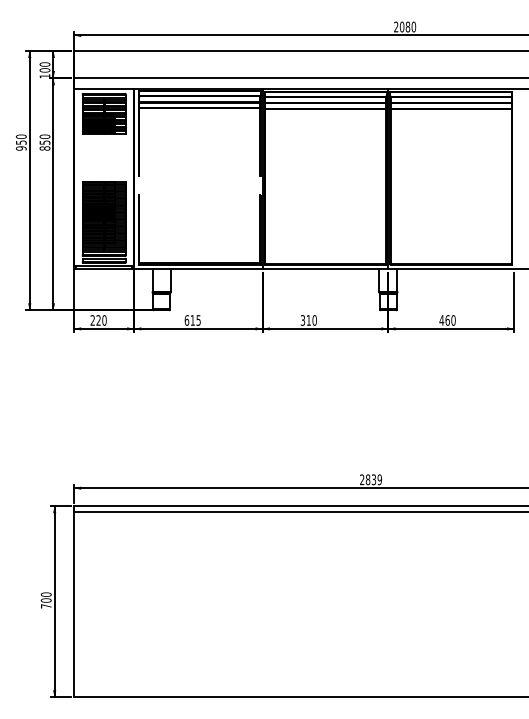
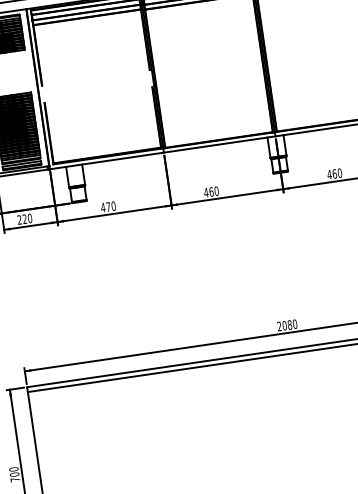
text: (192, 320) -> (108, 207), 615 -> 470
text: (305, 320) -> (208, 192), 310 -> 460
text: (373, 479) -> (289, 324), 2839 -> 2080

